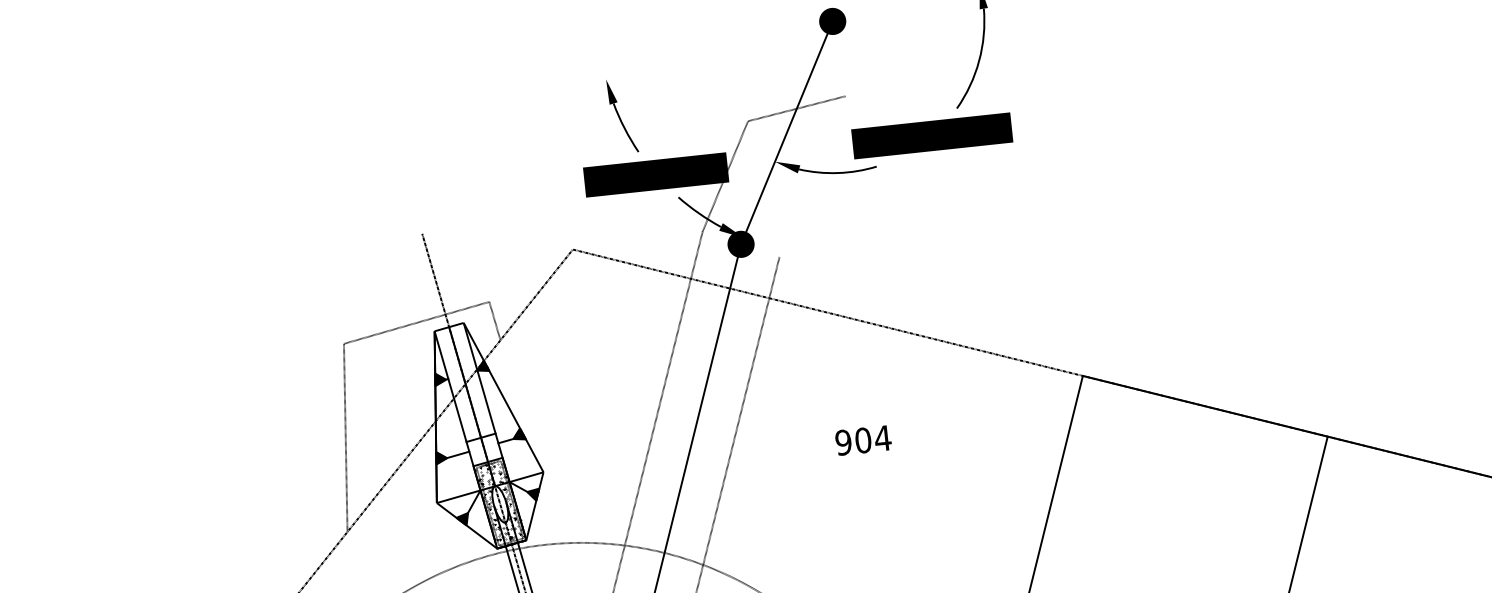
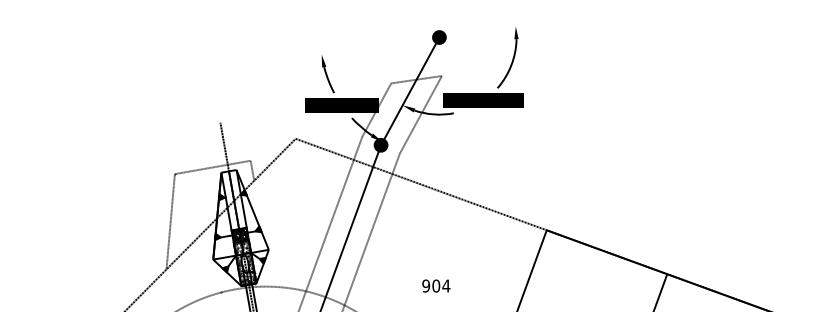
line: (811, 175) -> (420, 114), added
text: (863, 439) -> (436, 285), moved
hatch: (482, 448) -> (239, 234), added

